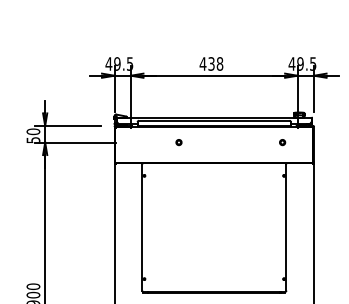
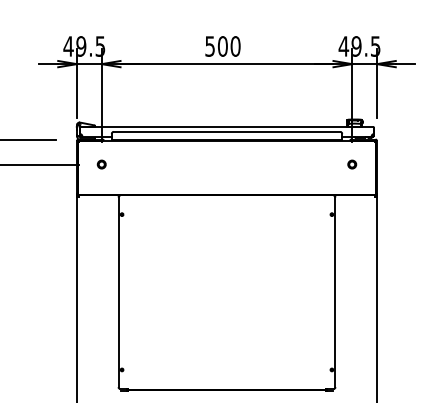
text: (211, 63) -> (222, 45), 438 -> 500
part: (178, 142) -> (101, 164), moved
part: (282, 142) -> (352, 164), moved

